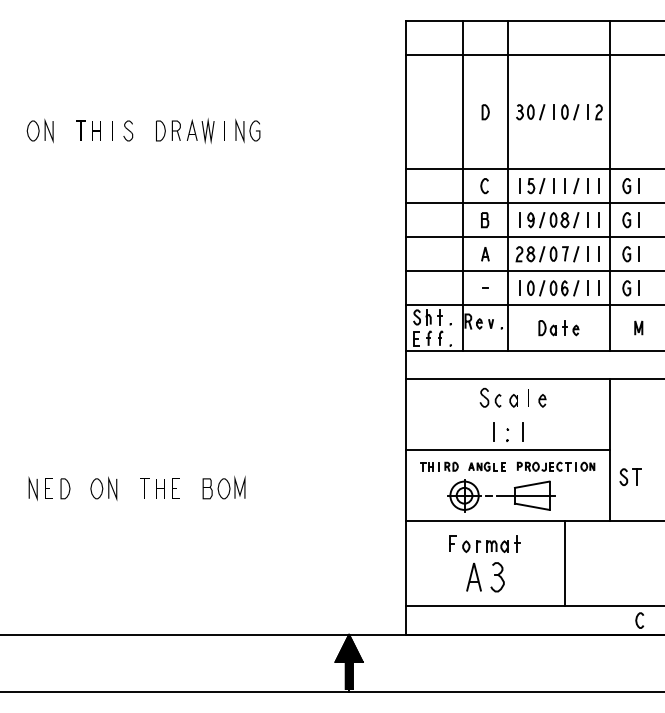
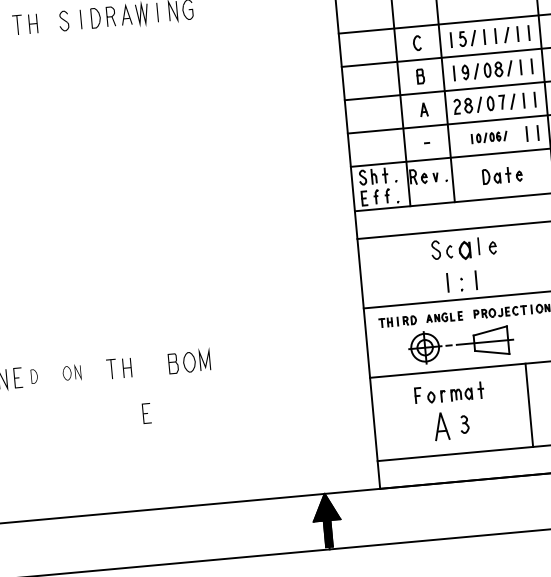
line: (112, 130) -> (80, 19), moved
part: (549, 288) -> (489, 137), size x0.6
part: (513, 400) -> (464, 250), size x1.4
part: (65, 488) -> (34, 376), size x0.7
part: (103, 488) -> (71, 372), size x0.7
part: (175, 488) -> (146, 413), moved
part: (497, 577) -> (464, 424), size x0.6

